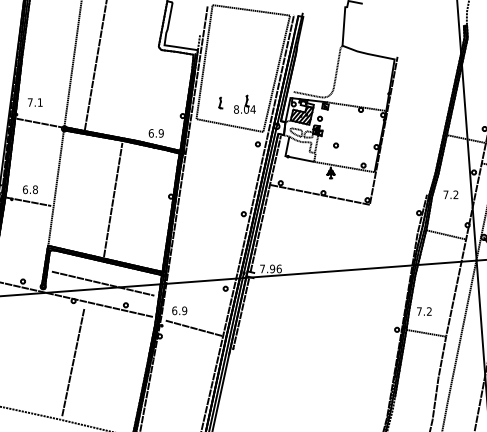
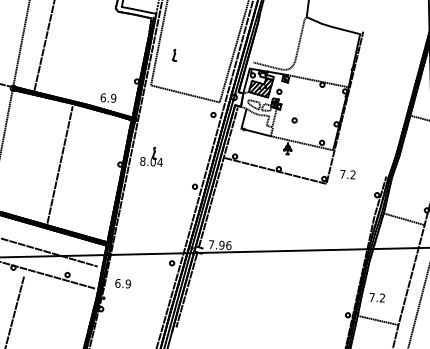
part: (220, 102) -> (174, 54), moved
part: (244, 103) -> (151, 155), moved
text: (450, 194) -> (347, 174), moved
line: (194, 328) -> (137, 302), removed

